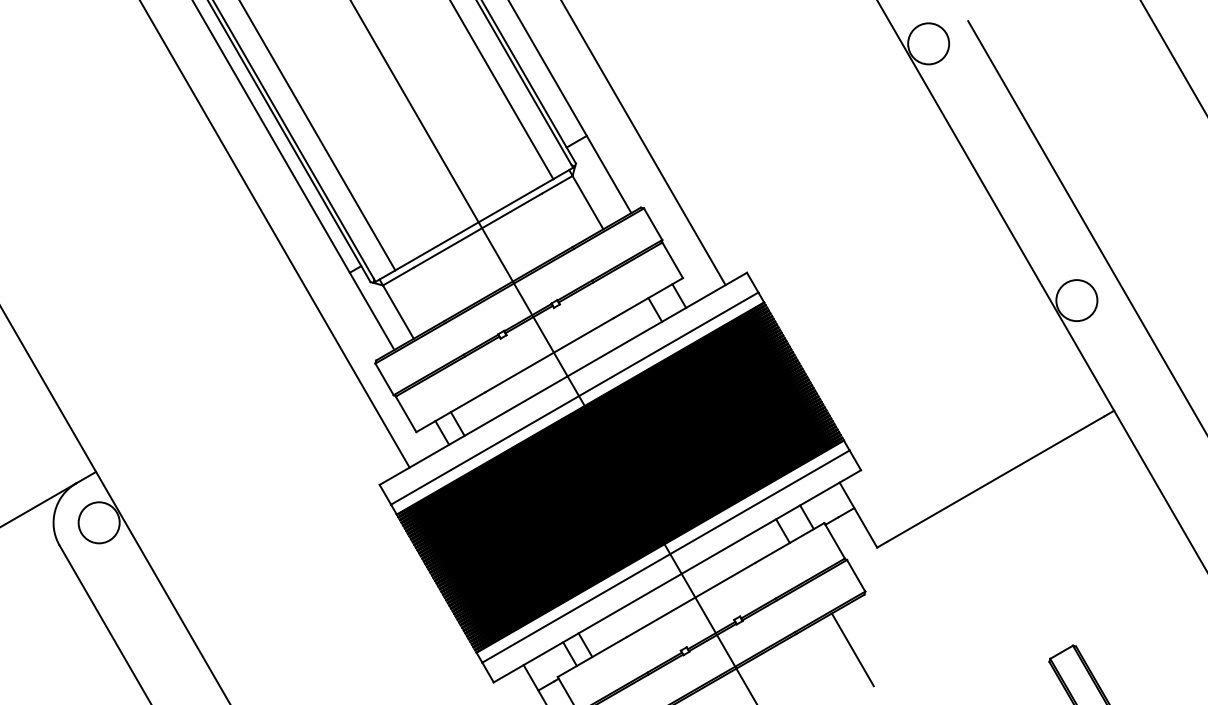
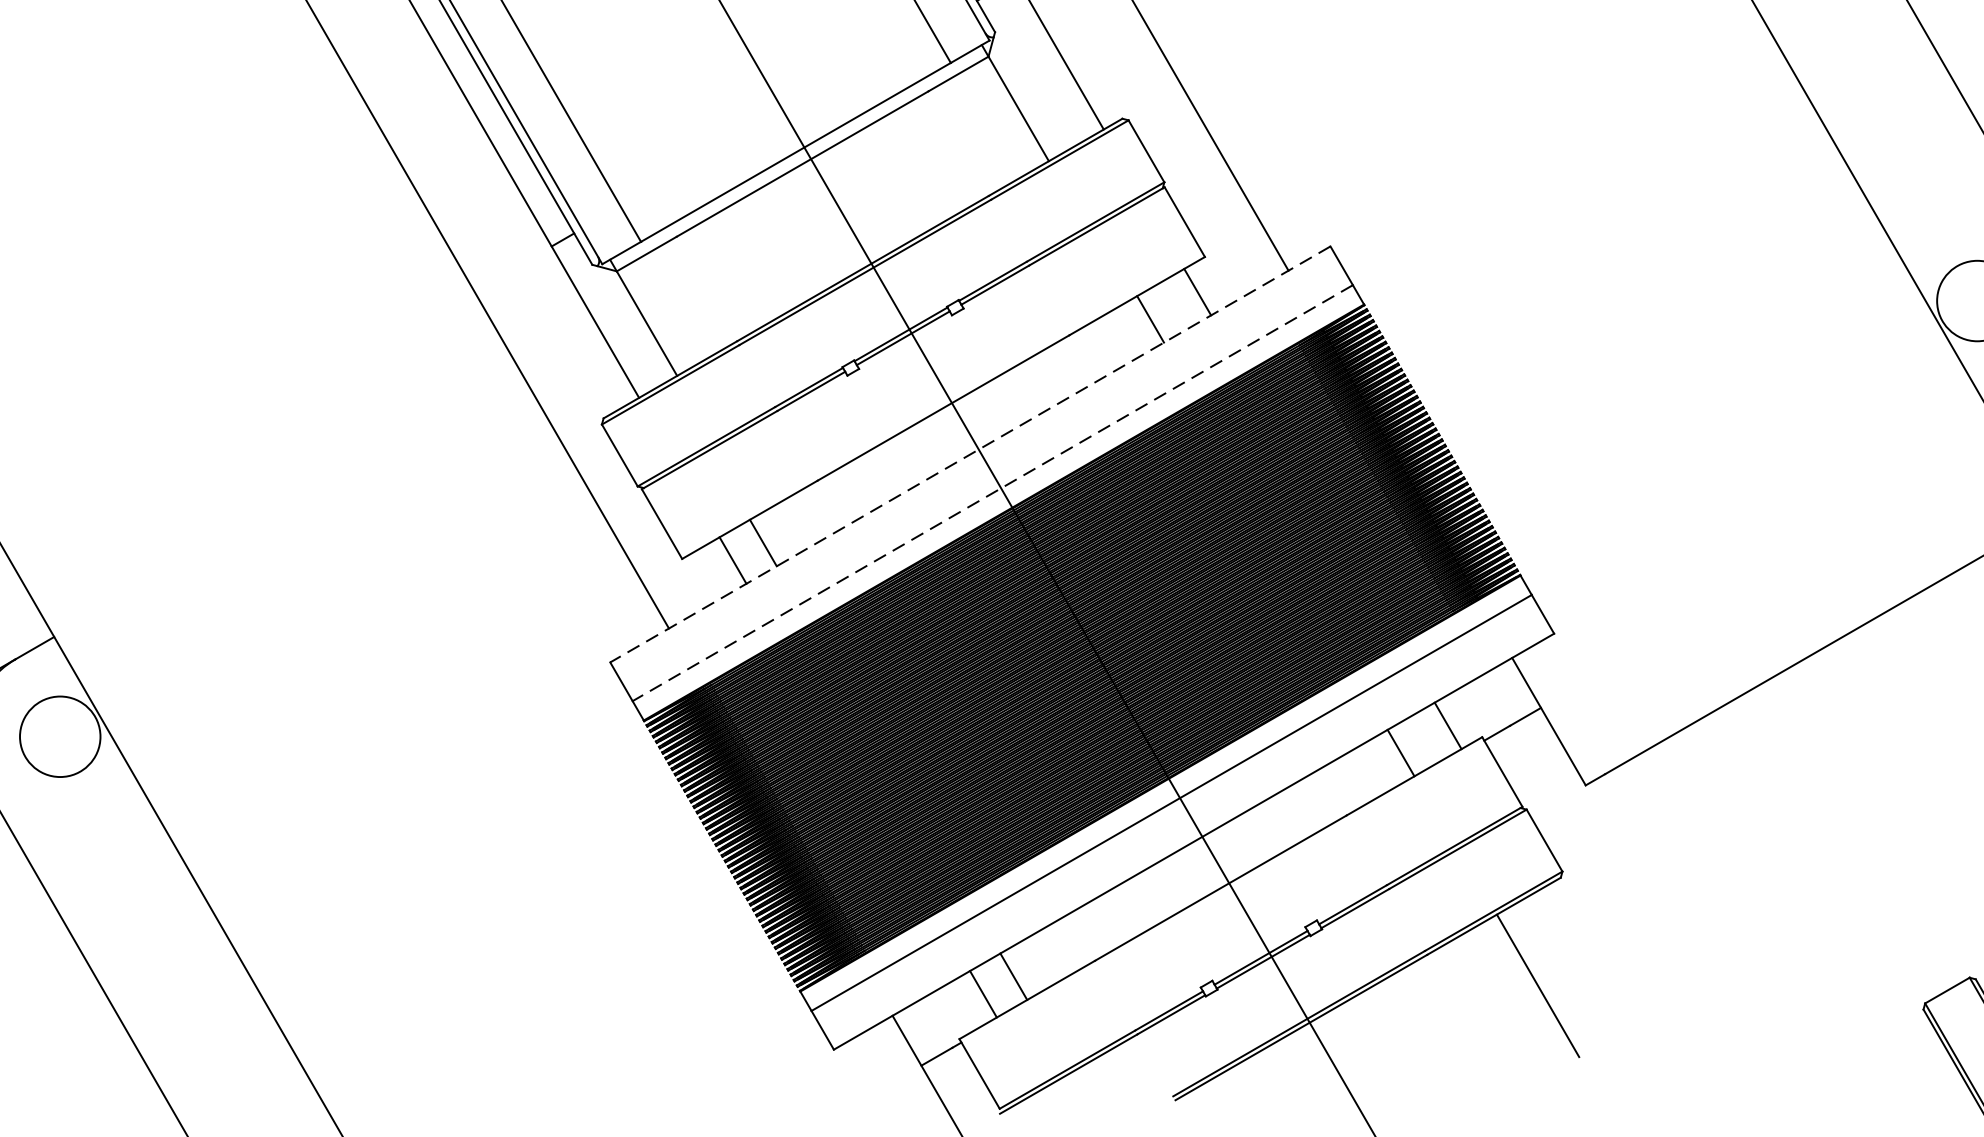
line: (562, 379) -> (968, 455), solid -> dashed
line: (574, 398) -> (992, 492), solid -> dashed

